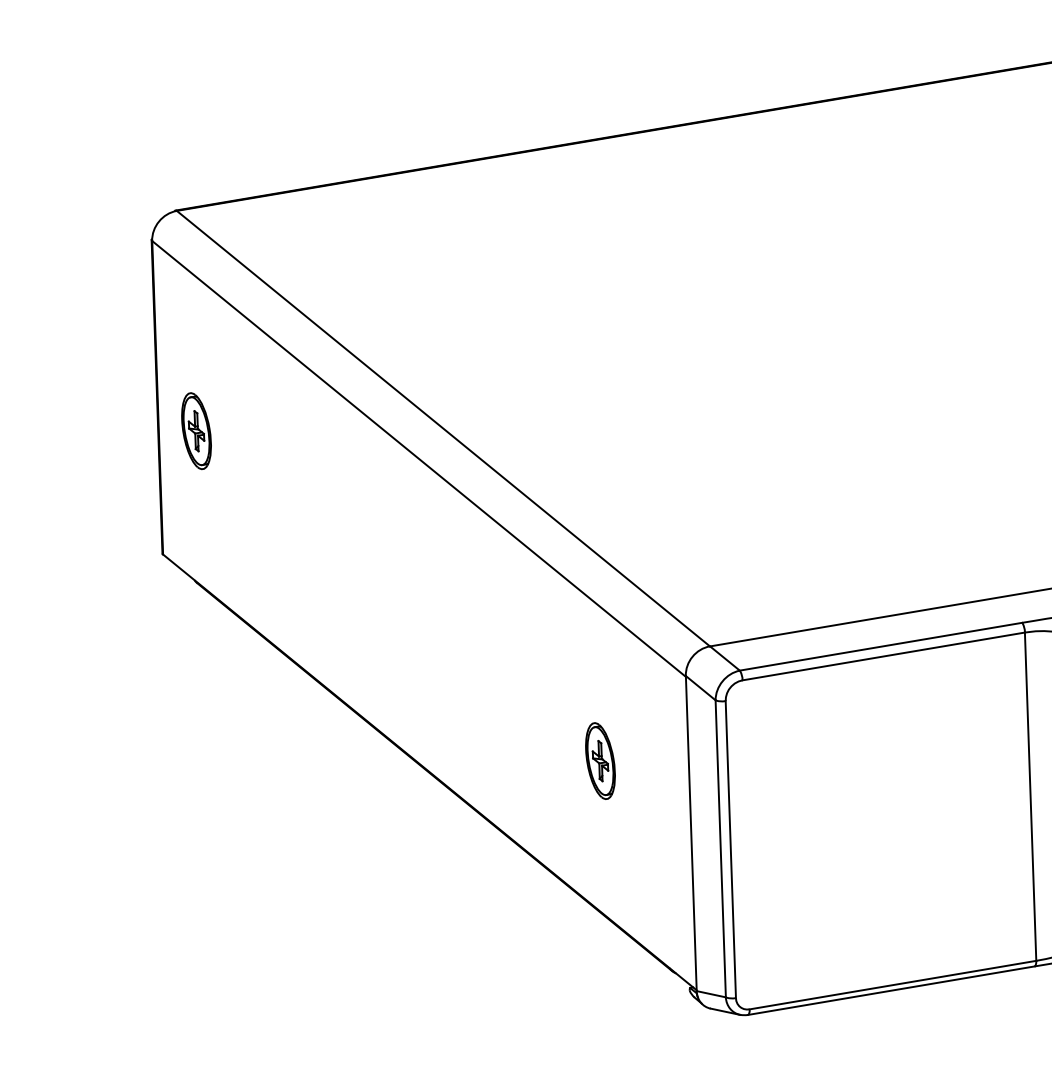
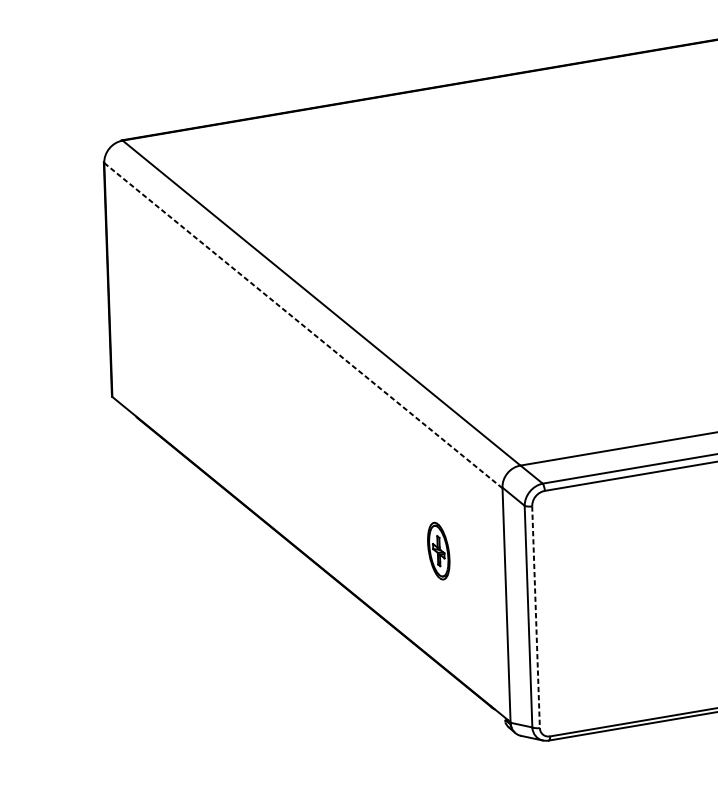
part: (196, 431) -> (137, 305), removed
line: (418, 458) -> (302, 325), solid -> dashed
line: (730, 849) -> (535, 617), solid -> dashed

